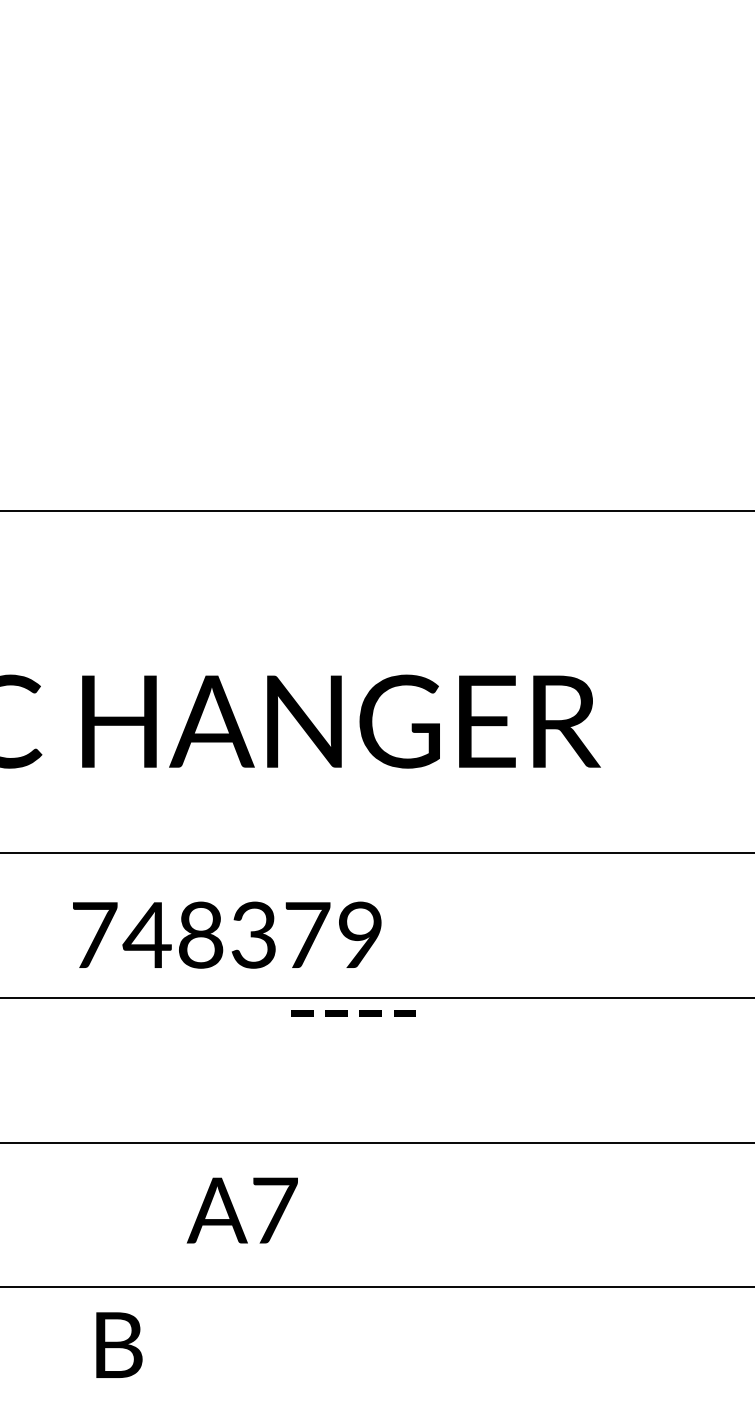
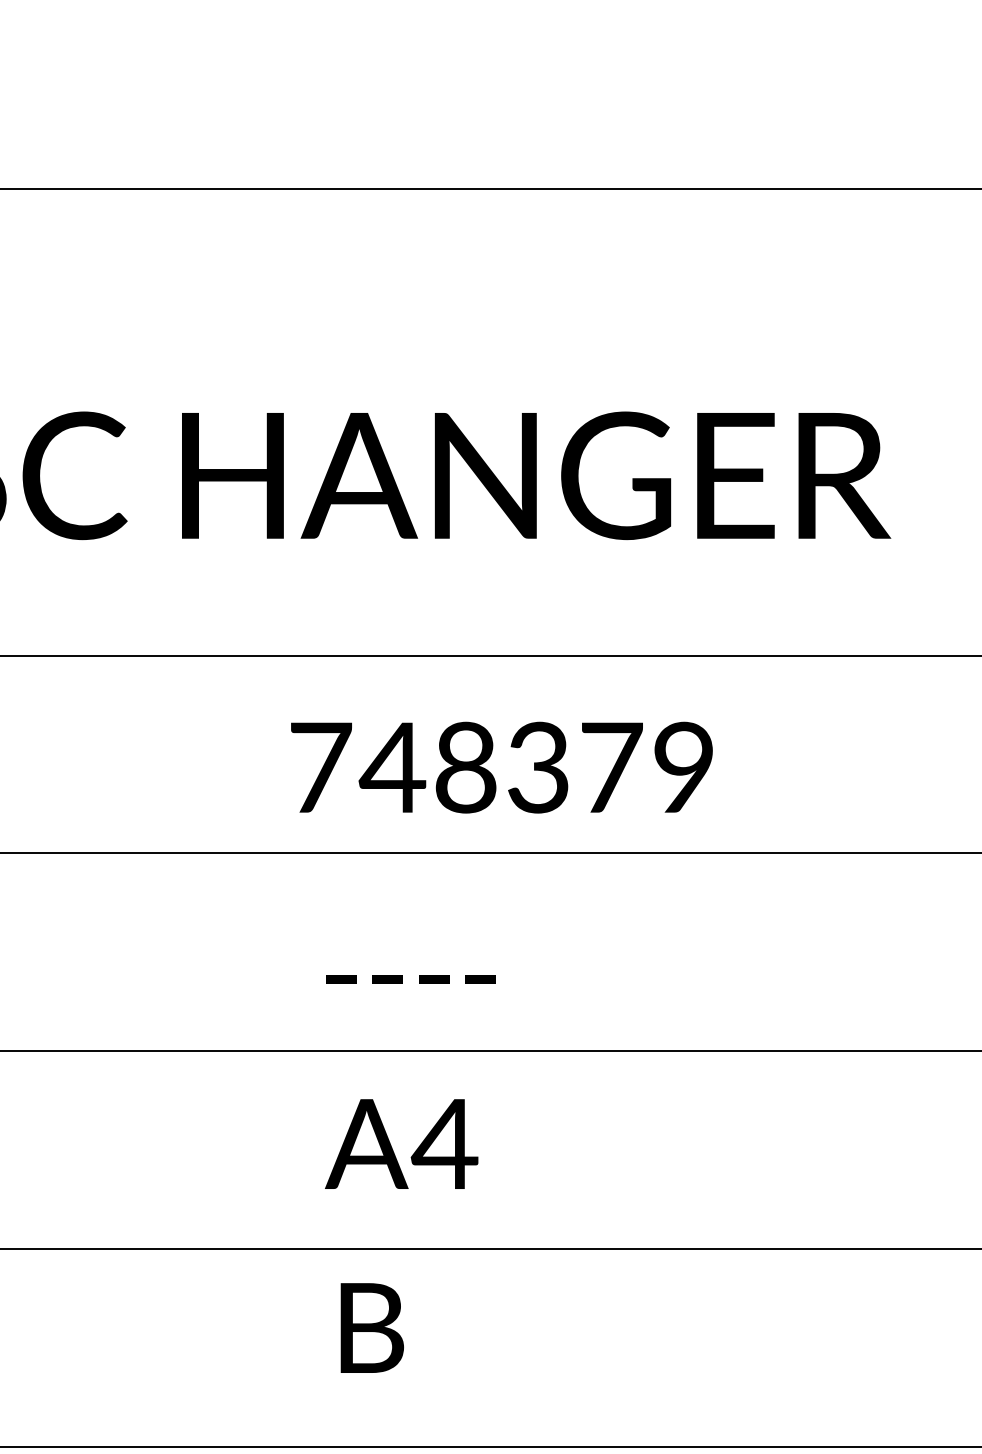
text: (227, 934) -> (502, 766), moved
text: (353, 1013) -> (410, 979), moved
text: (273, 1210) -> (443, 1143), A7 -> A4
text: (119, 1344) -> (372, 1327), moved

